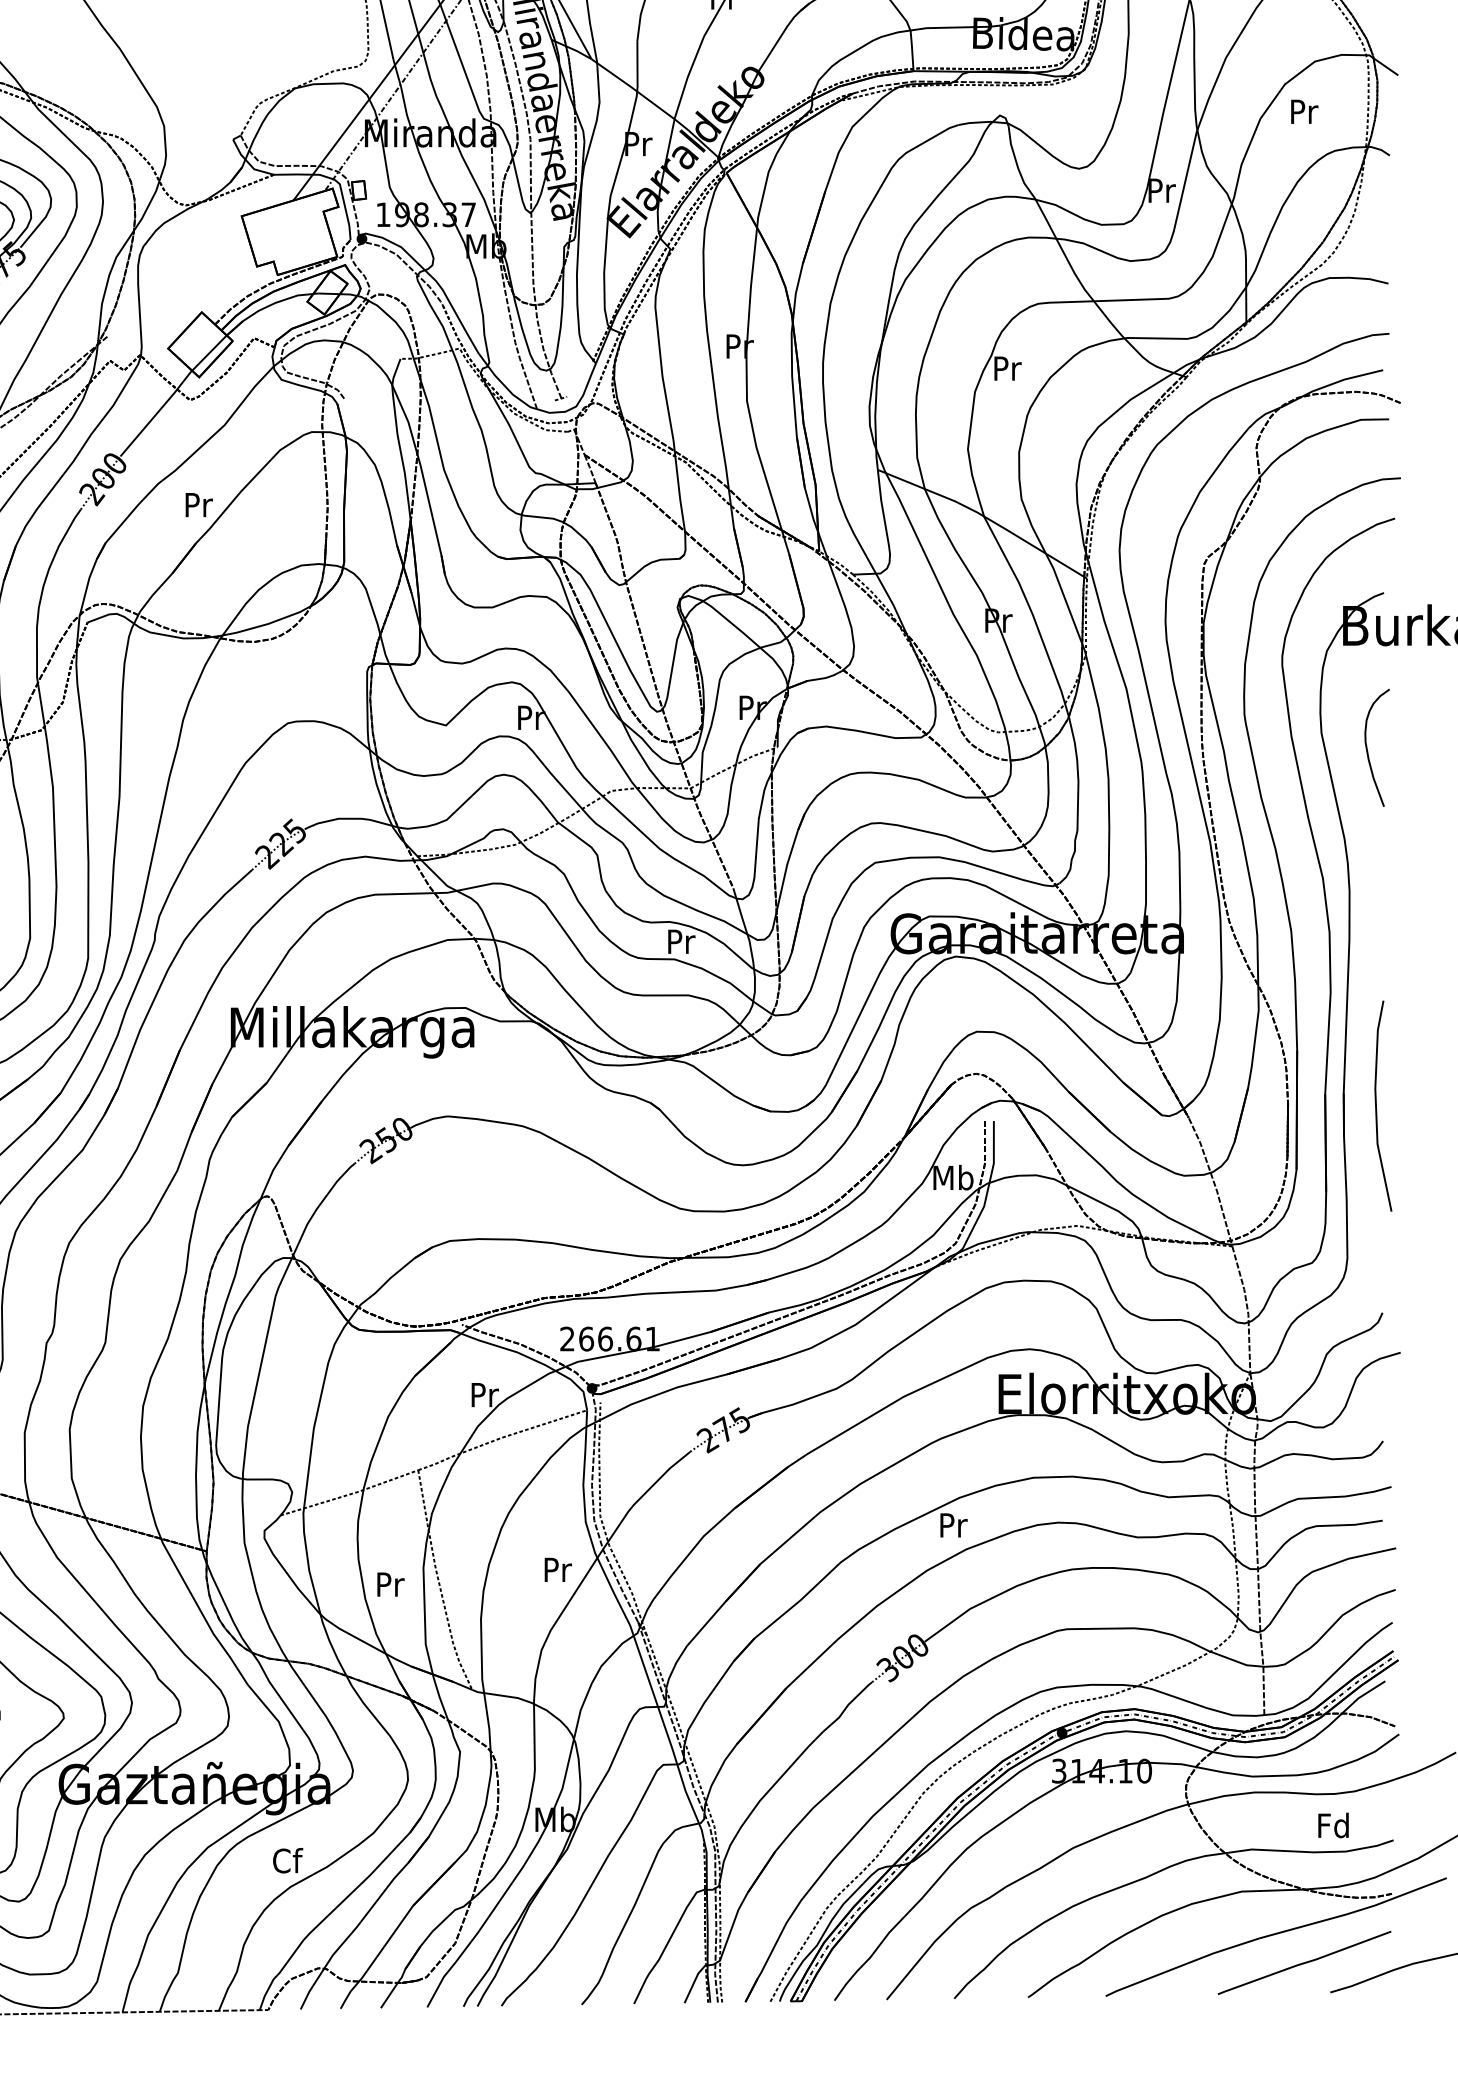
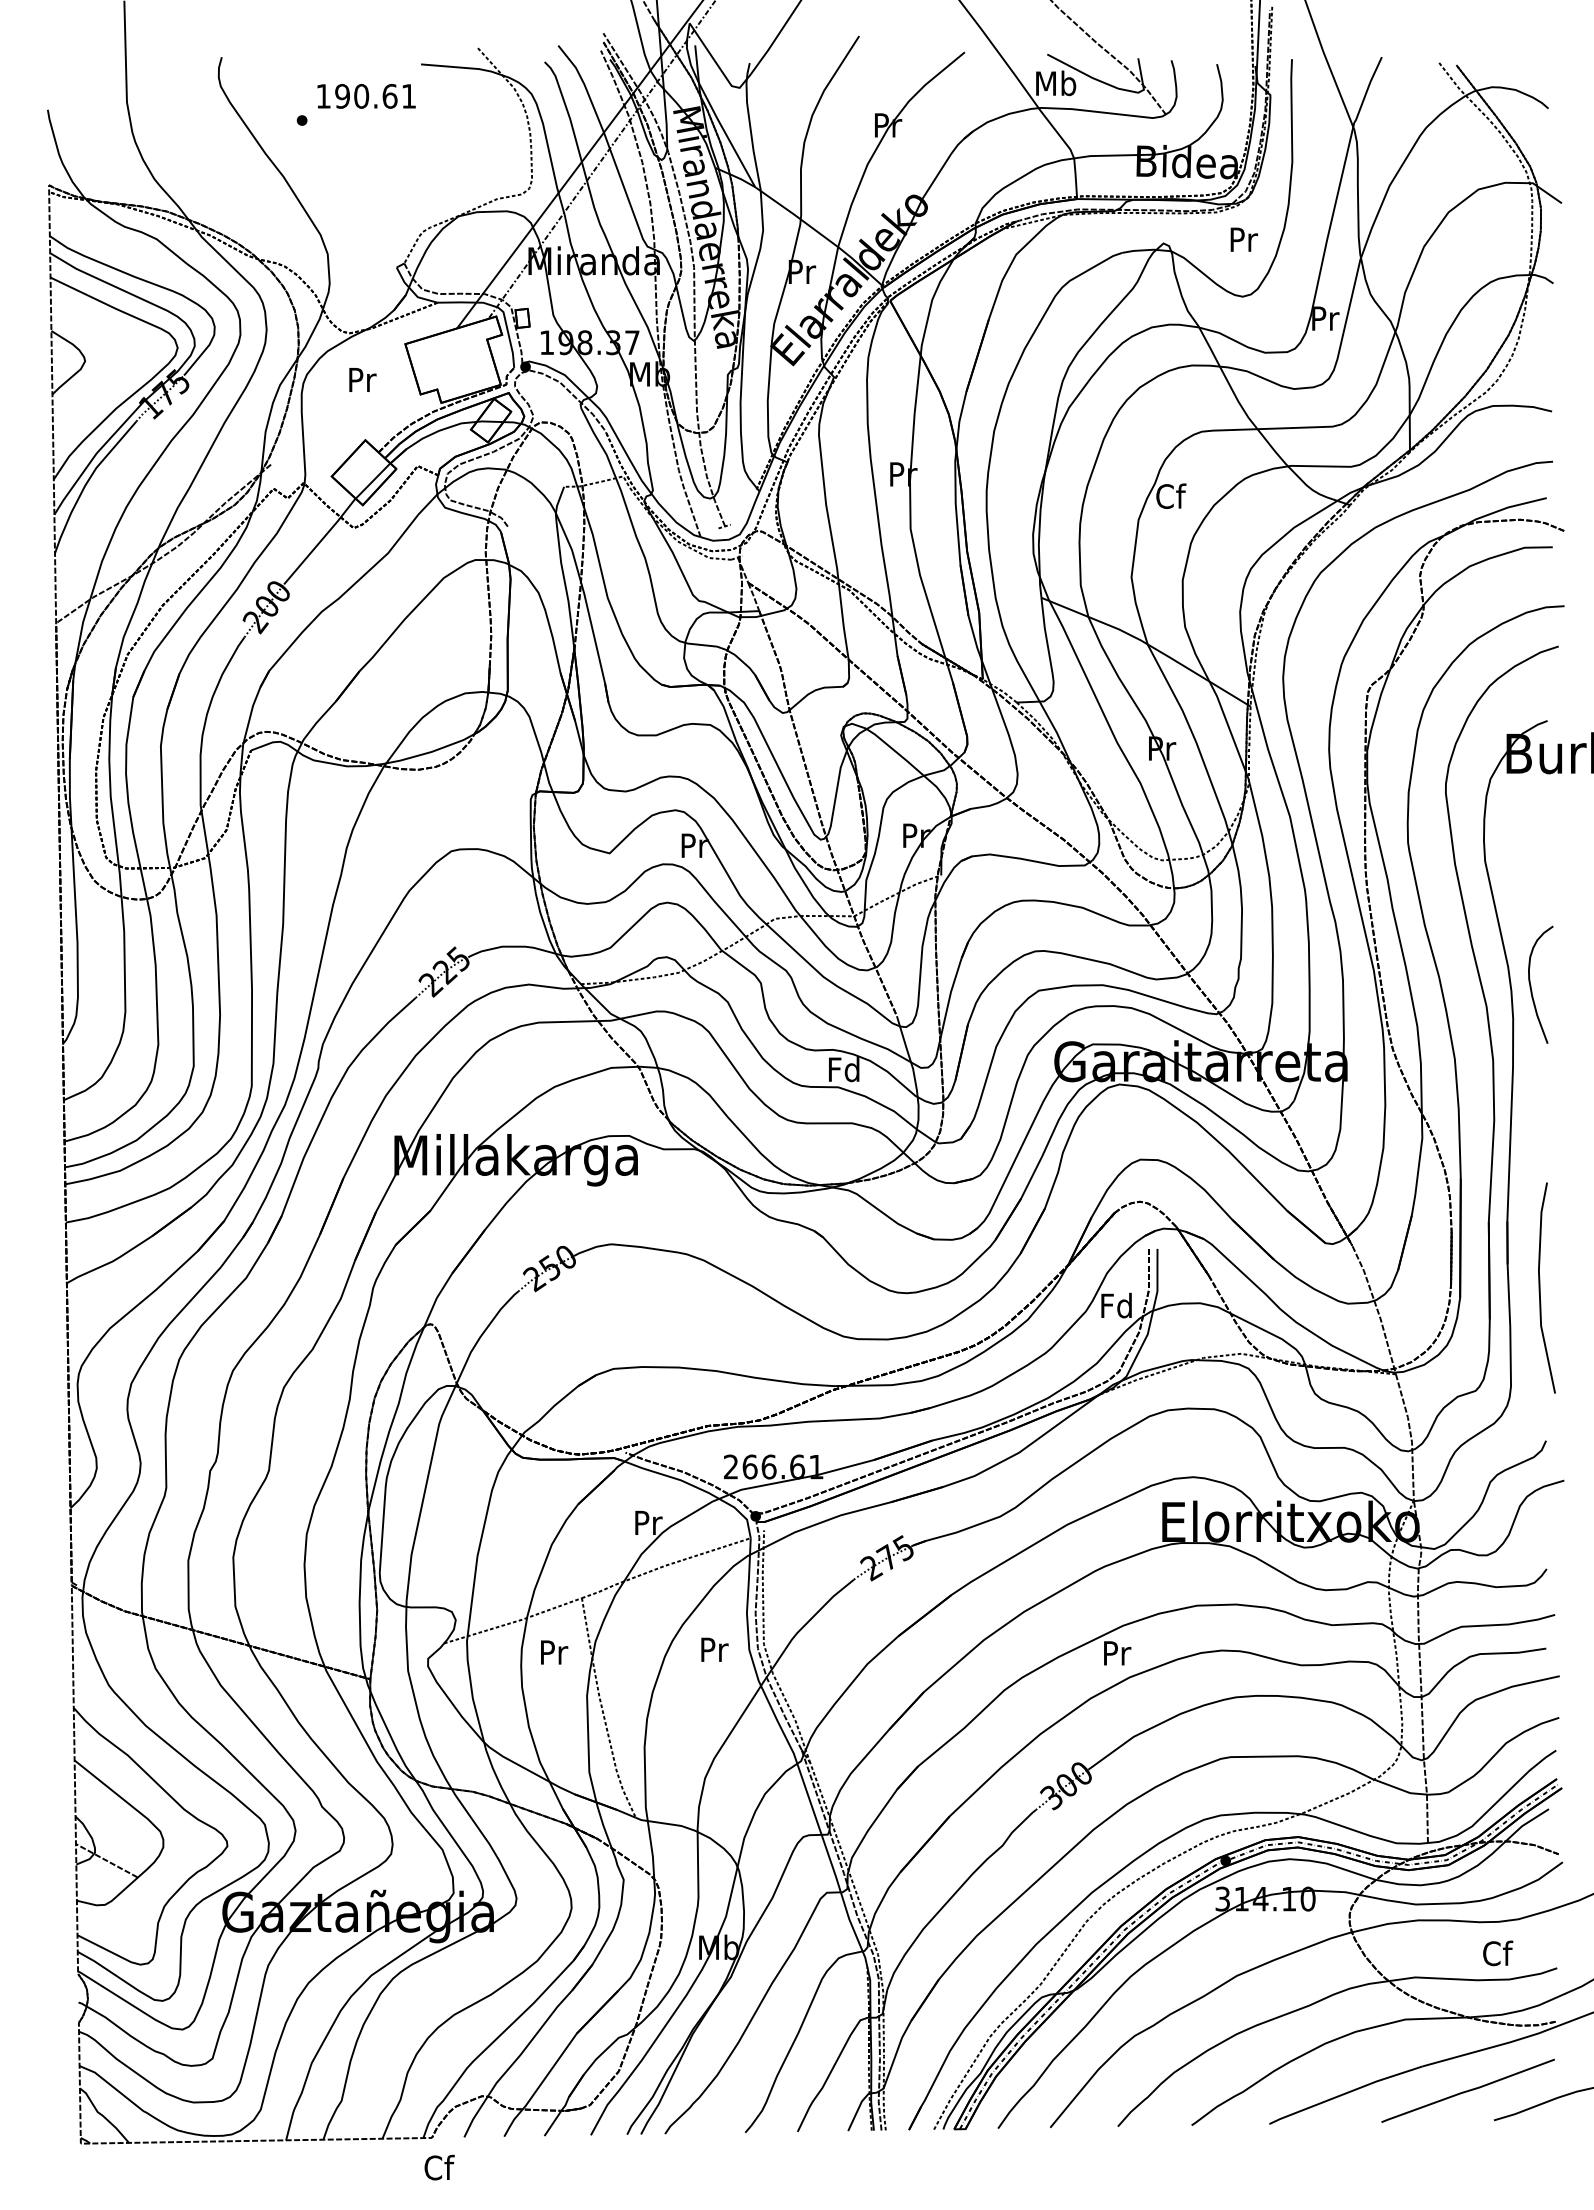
text: (1303, 111) -> (1243, 239), moved
text: (1007, 367) -> (1171, 495), Pr -> Cf
text: (198, 504) -> (362, 379), moved
curve: (1367, 748) -> (1531, 985), moved
text: (680, 941) -> (844, 1069), Pr -> Fd
line: (1376, 1105) -> (1540, 1287), moved
text: (953, 1177) -> (1117, 1305), Mb -> Fd
text: (557, 1569) -> (714, 1649), moved
text: (390, 1584) -> (554, 1652), moved
text: (1333, 1825) -> (1497, 1953), Fd -> Cf
text: (287, 1860) -> (439, 2167), moved

